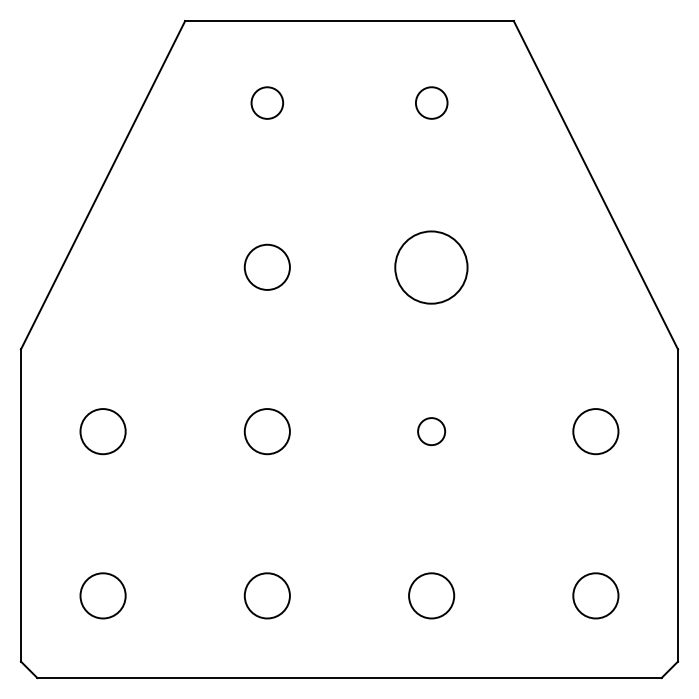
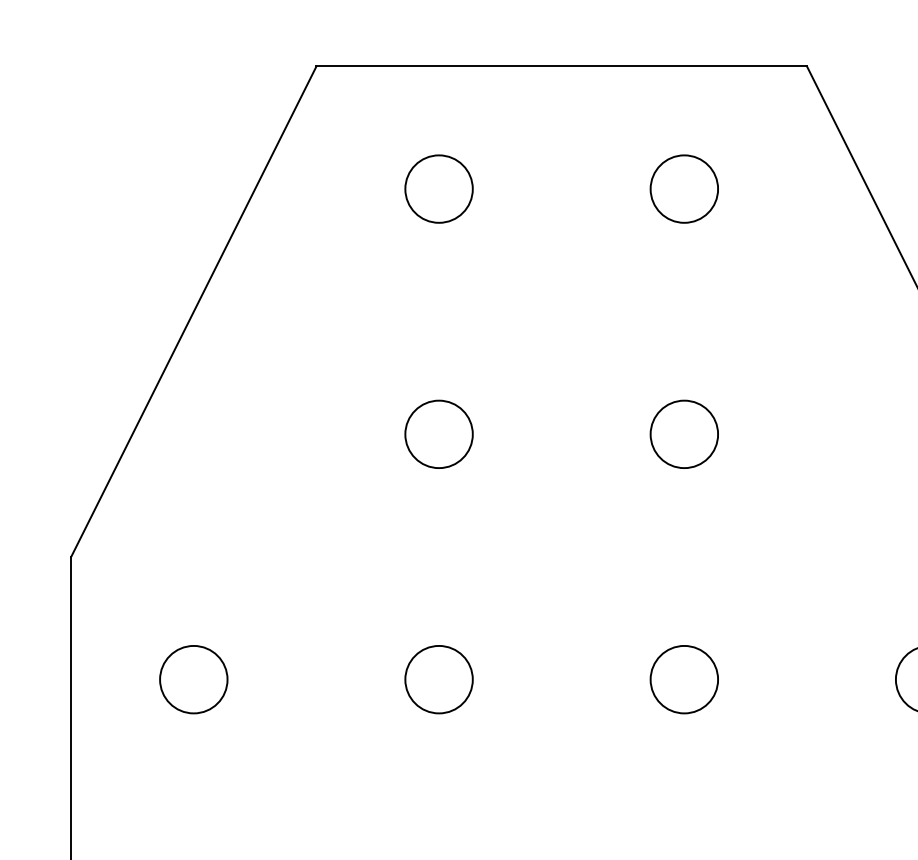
circle: (266, 102) -> (437, 188), size x1.43
circle: (431, 102) -> (684, 188), size x1.43
circle: (431, 266) -> (684, 433), size x0.62
circle: (431, 431) -> (684, 679), size x1.67

